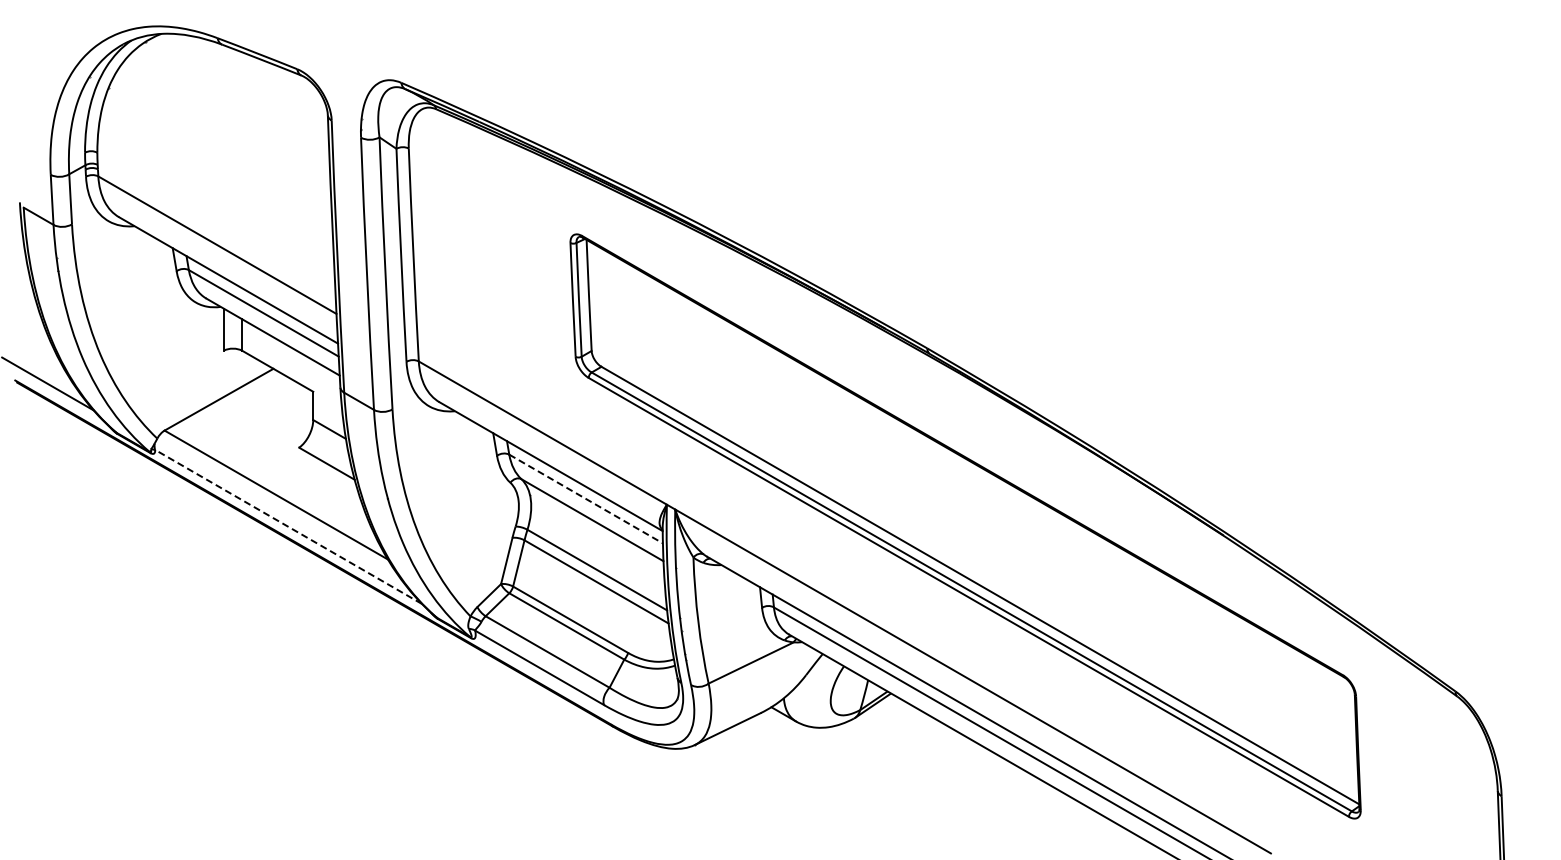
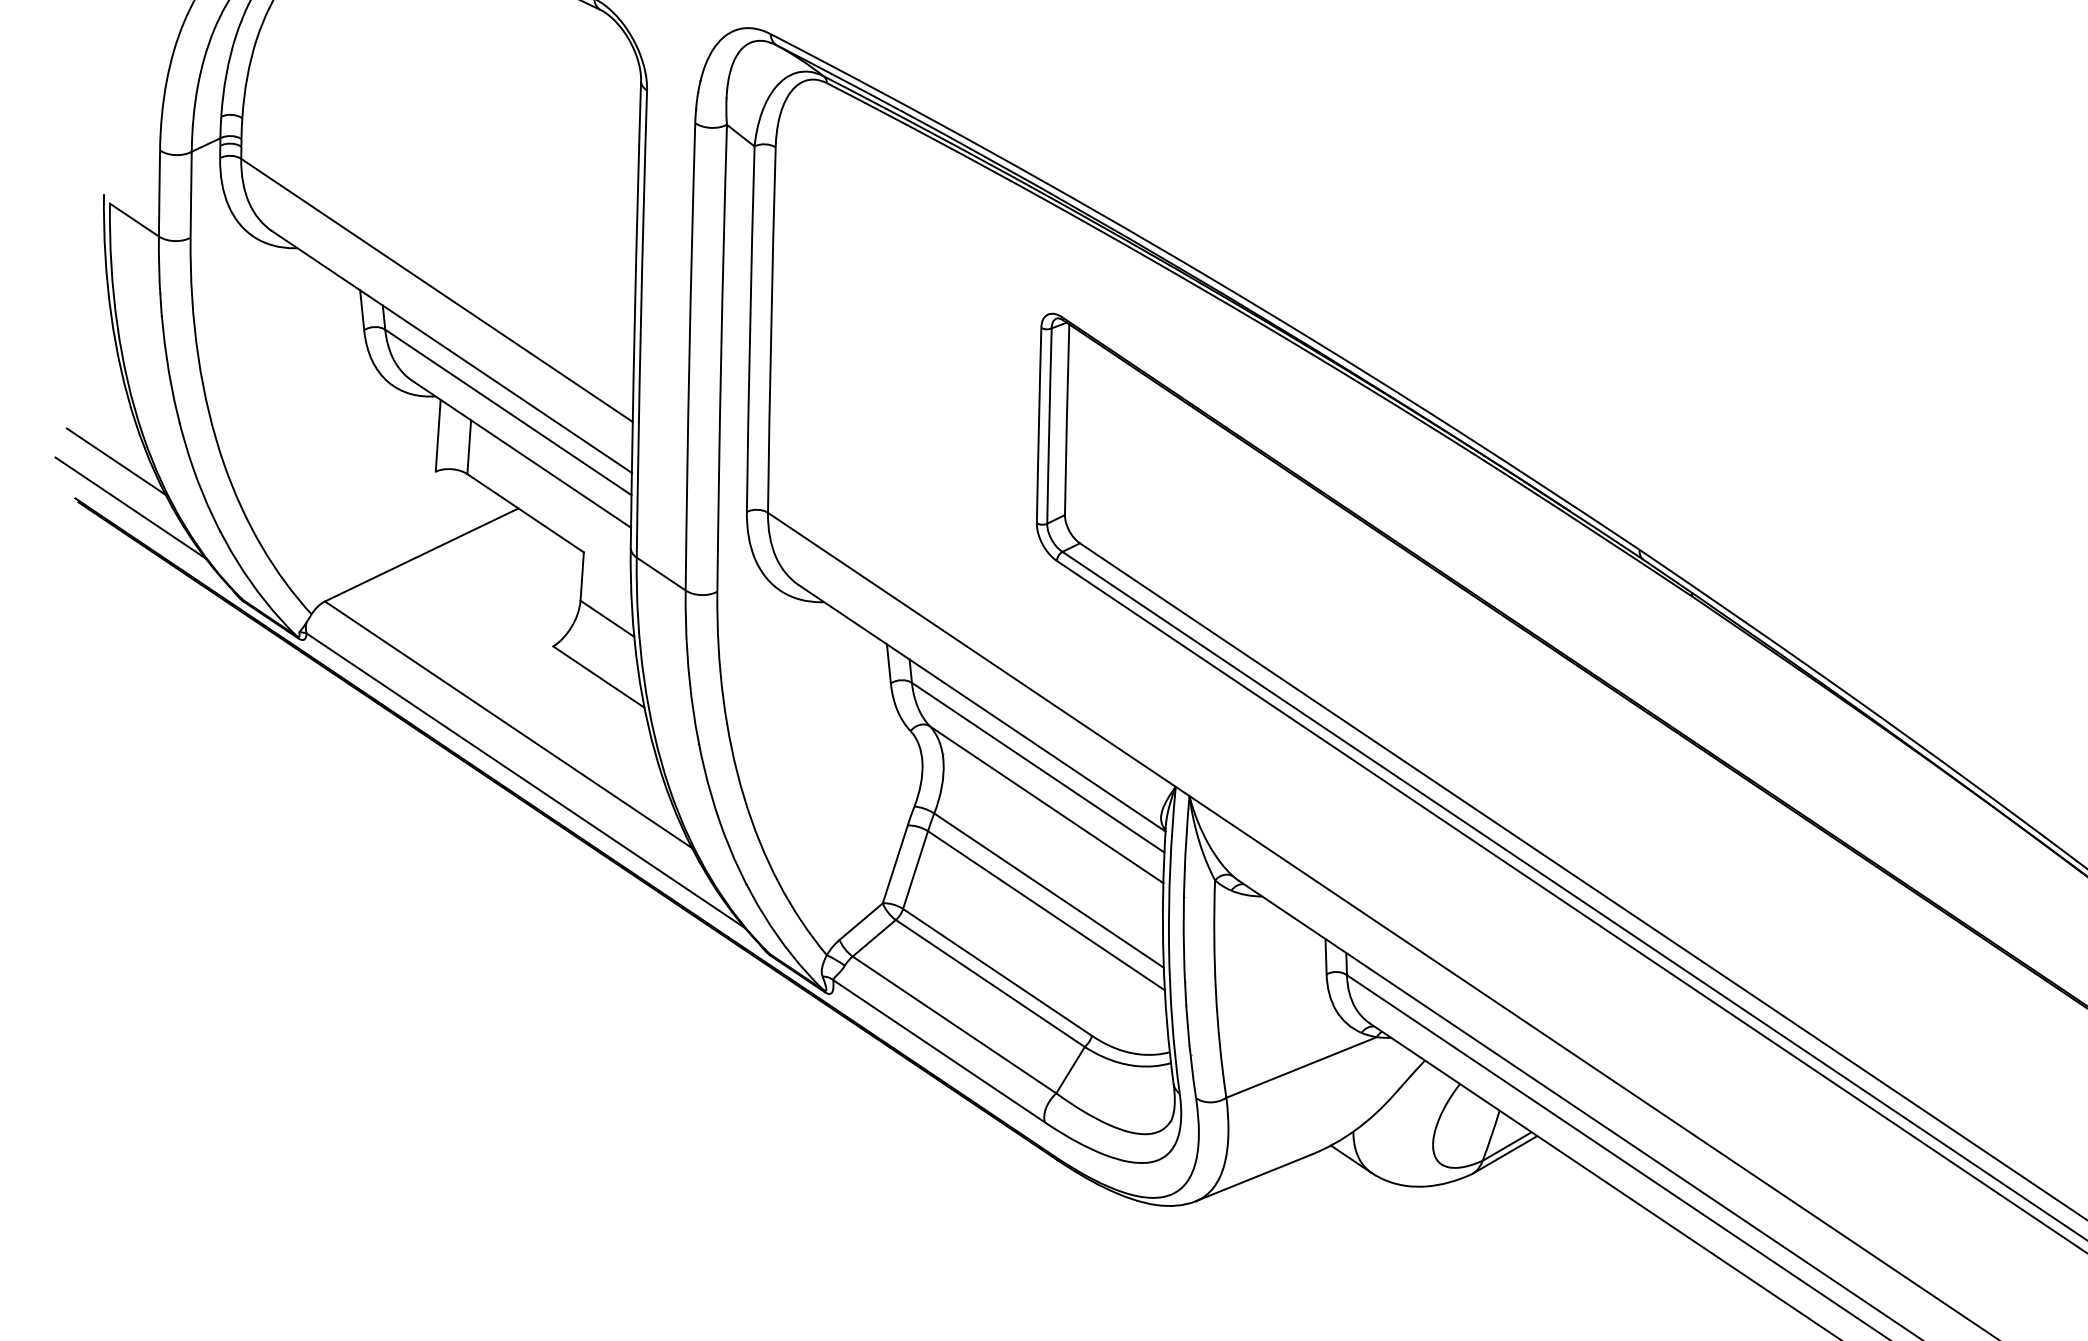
line: (37, 357) -> (116, 461), added
line: (586, 499) -> (1038, 768), dashed -> solid
line: (288, 526) -> (525, 780), dashed -> solid

